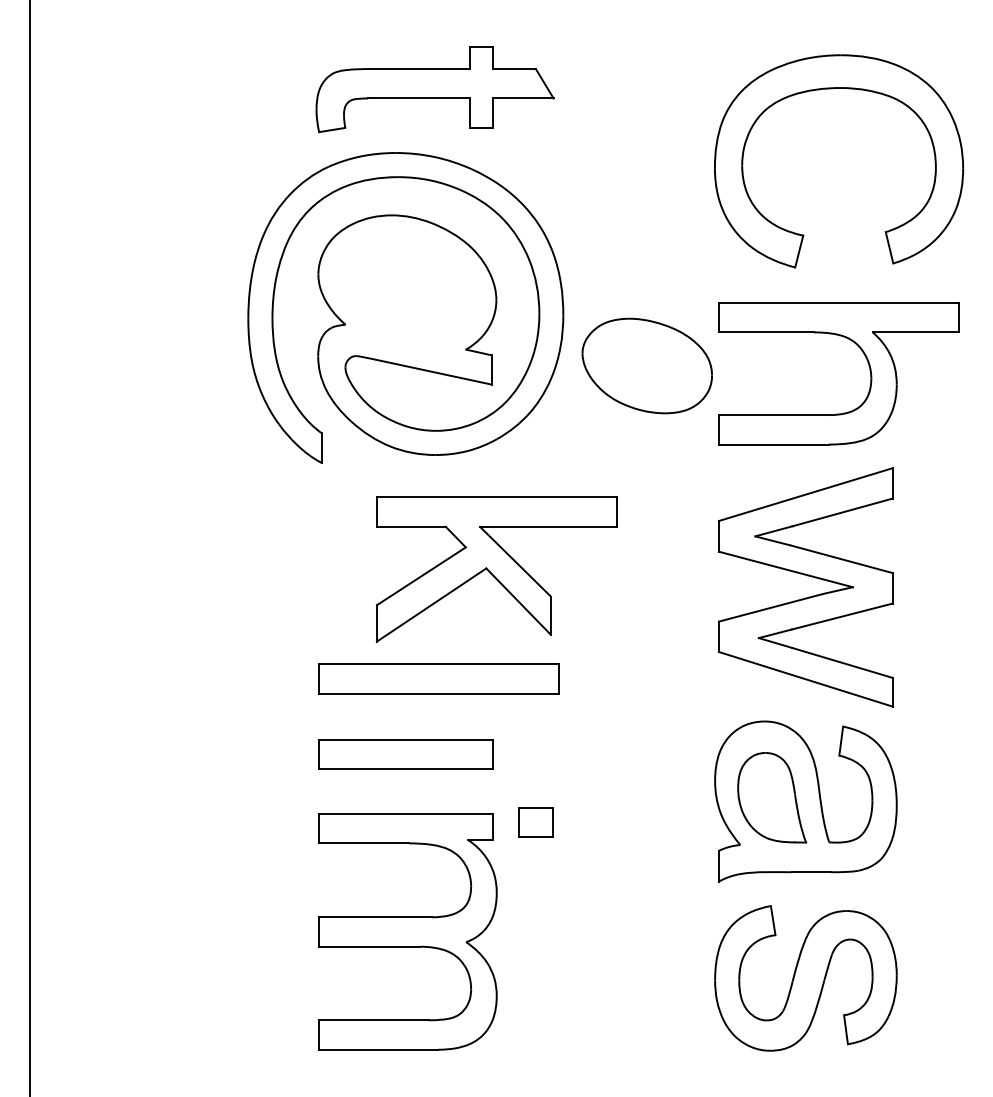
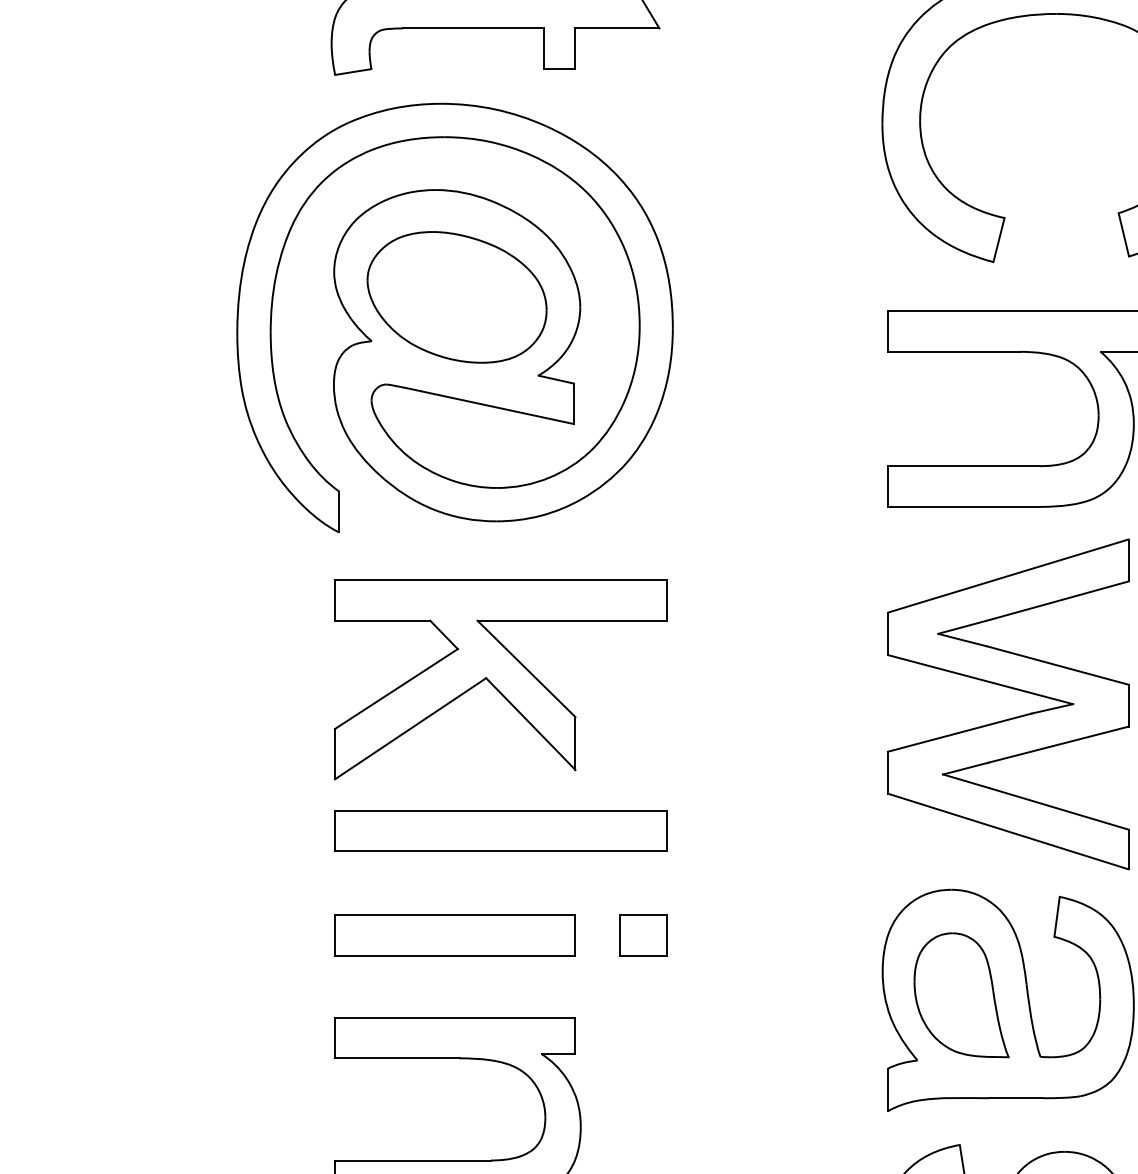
part: (646, 365) -> (456, 296), moved
part: (496, 569) -> (500, 679), moved
part: (535, 822) -> (642, 935), moved

